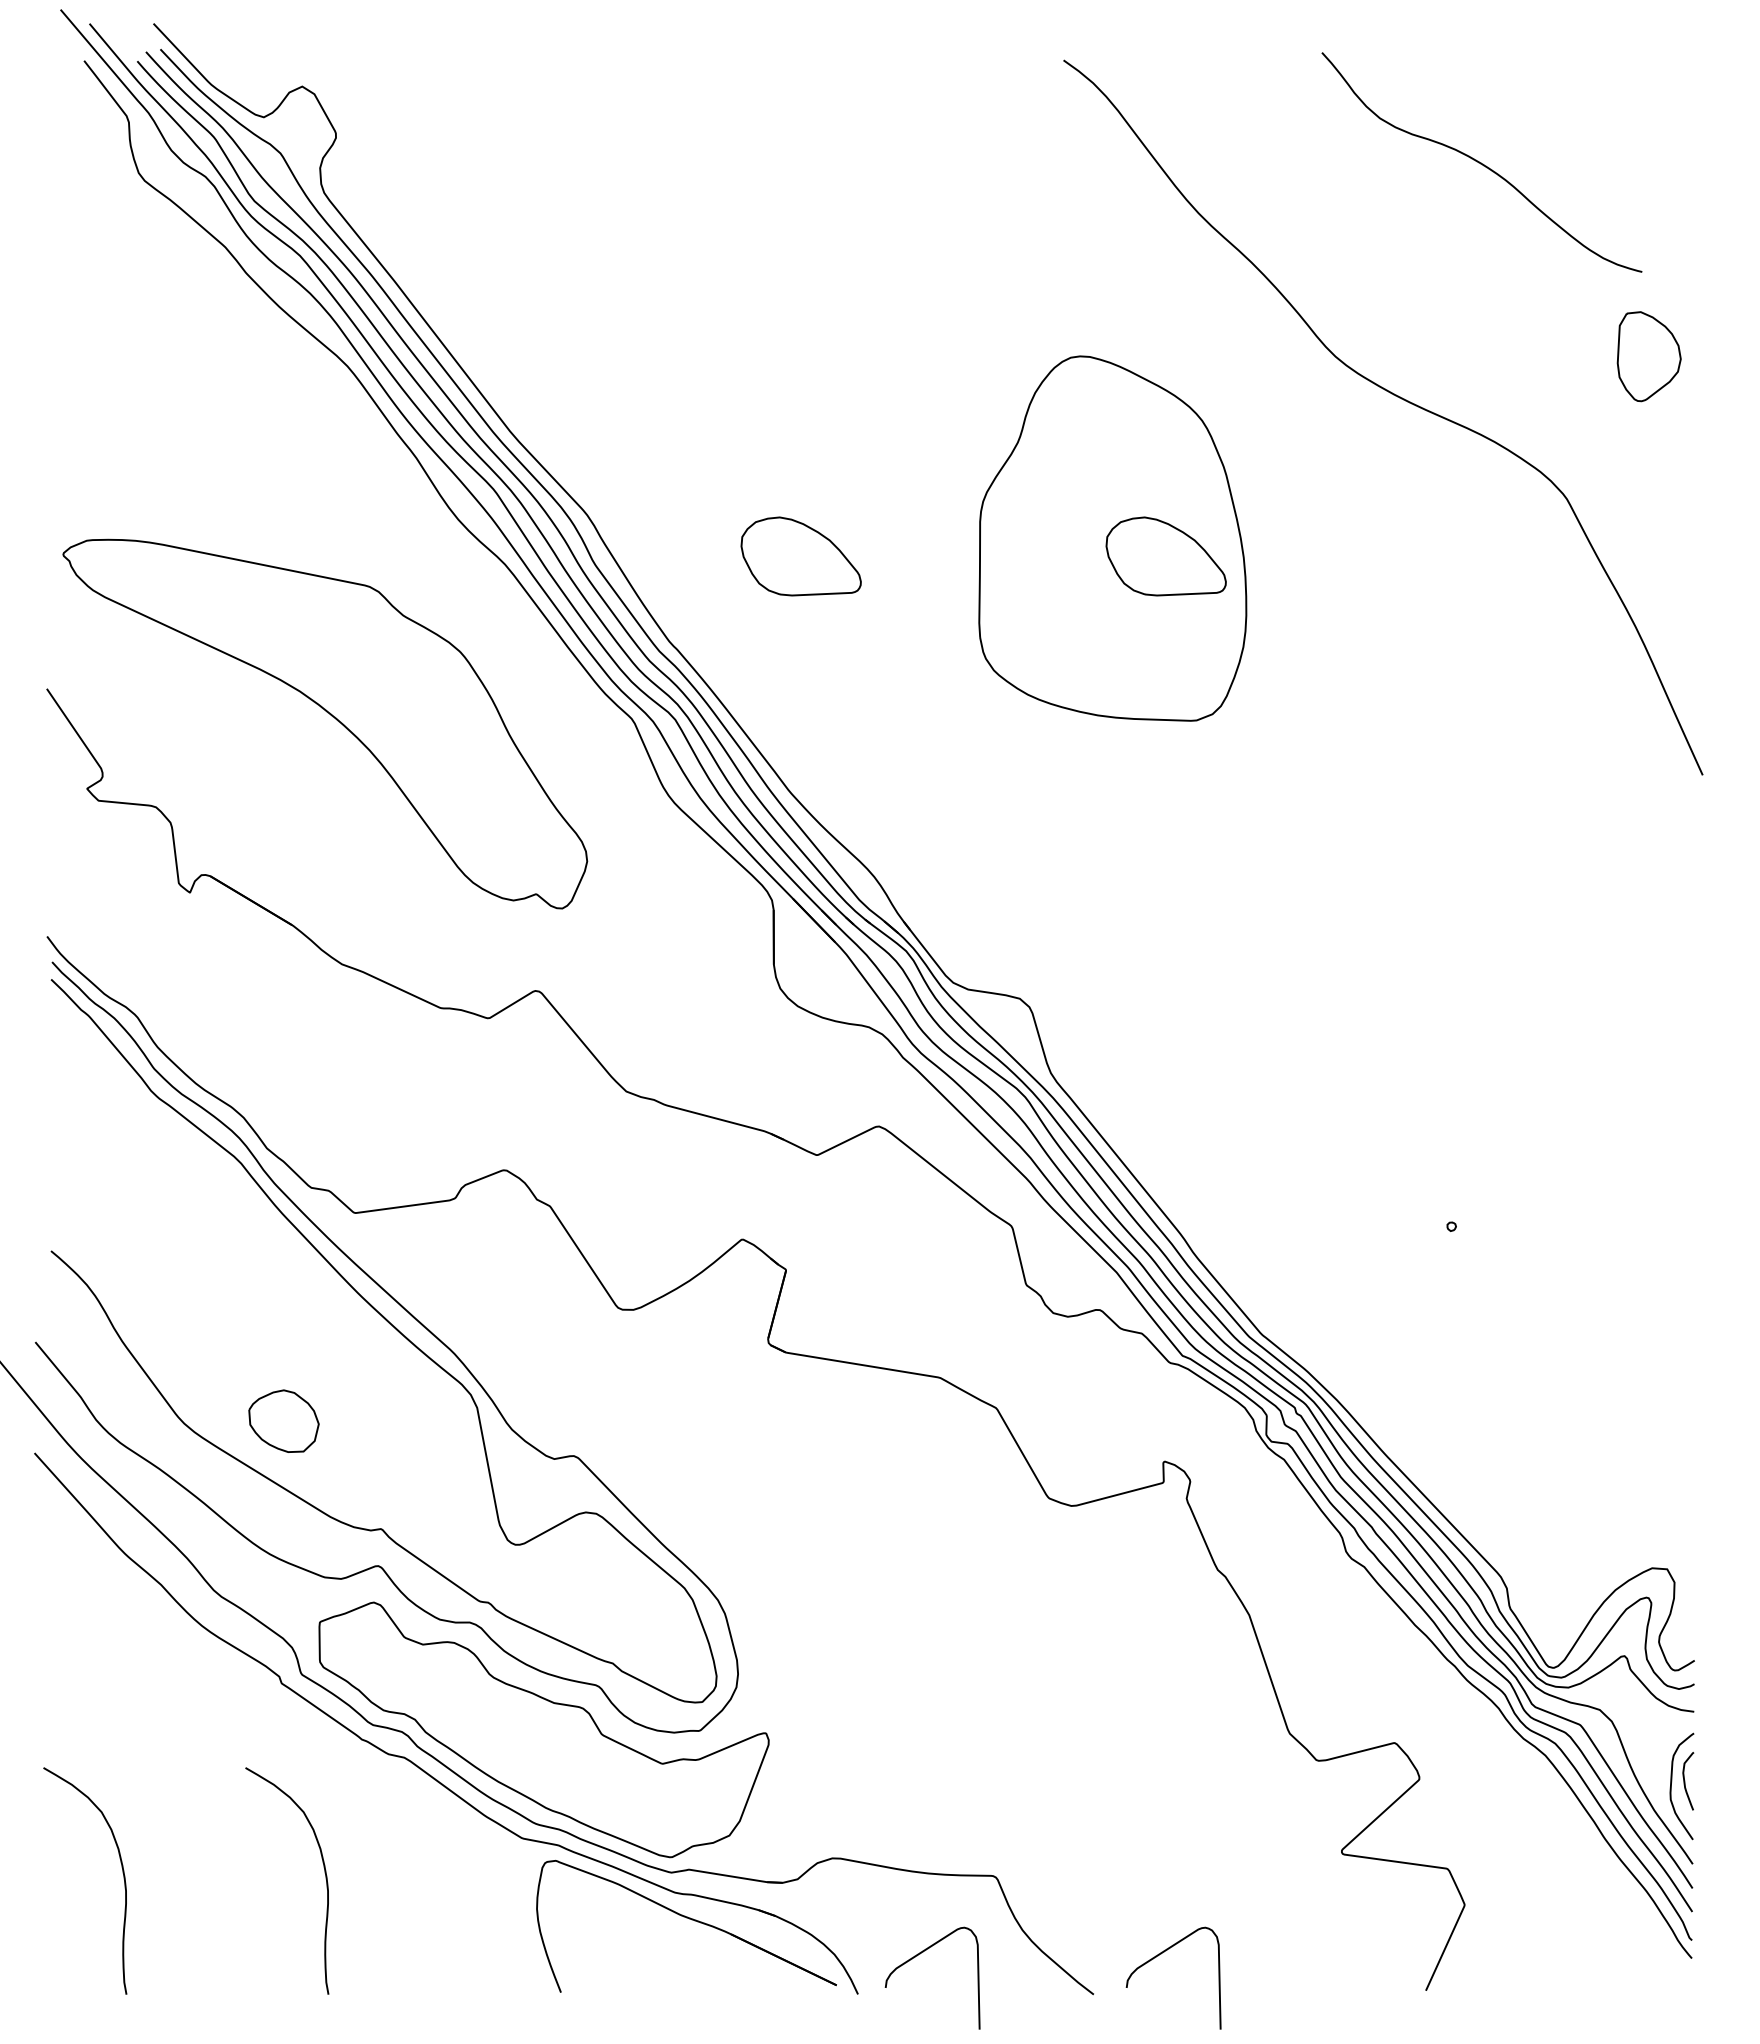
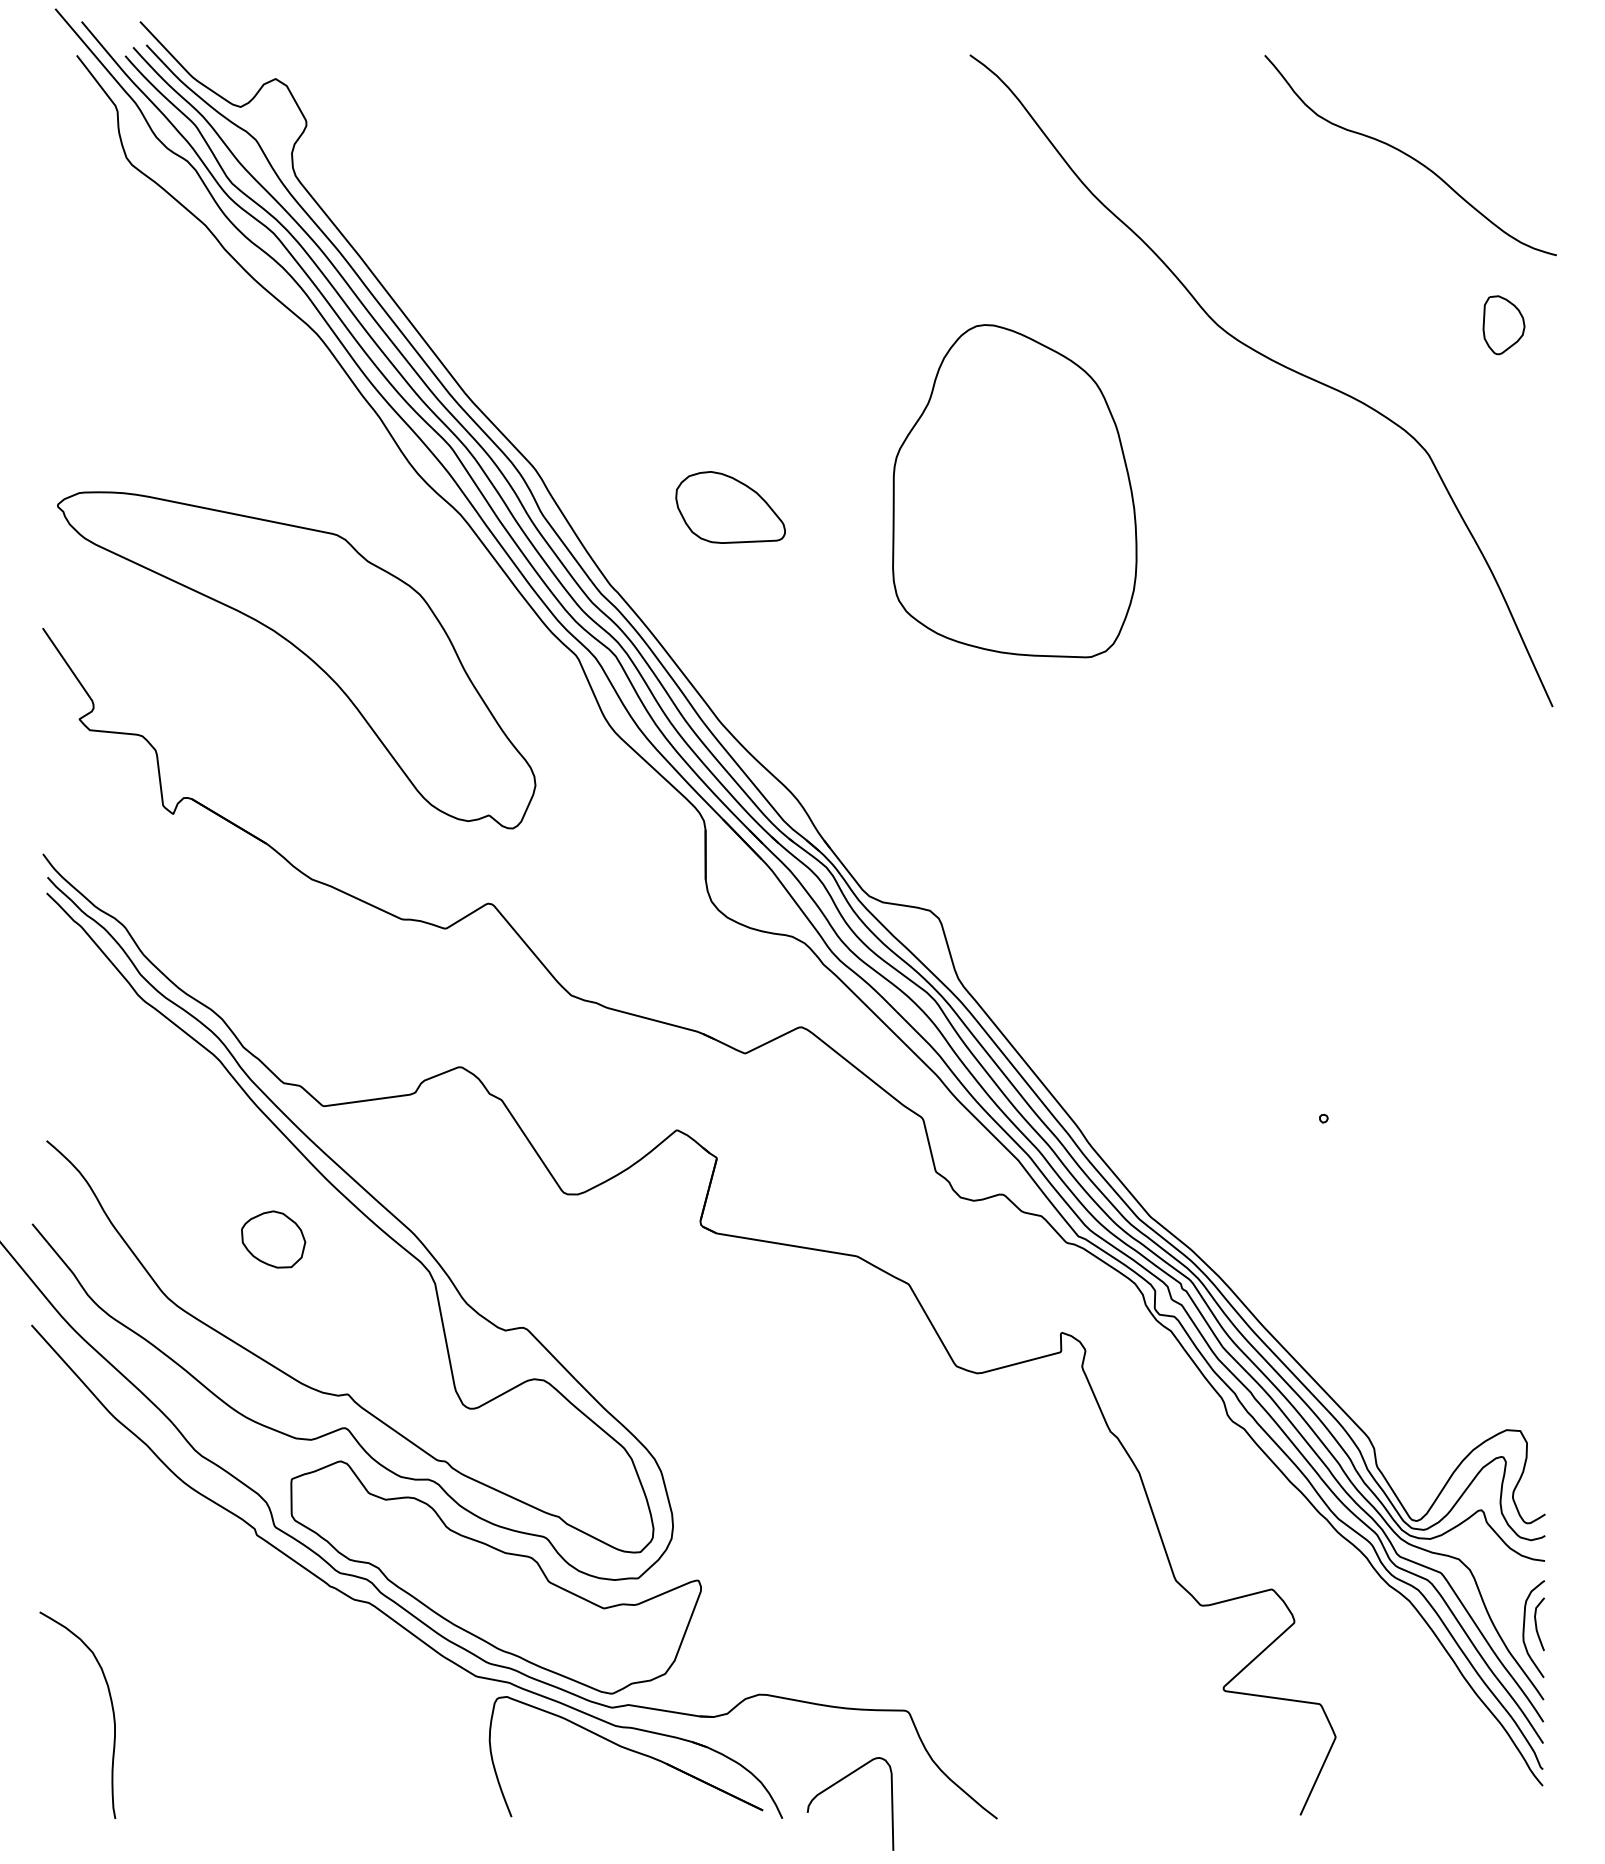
curve: (1481, 162) -> (1410, 155), moved
part: (1649, 356) -> (1504, 325), size x0.71
part: (1165, 556) -> (1062, 507), removed
part: (283, 1420) -> (273, 1238), moved
curve: (324, 1873) -> (295, 1708), removed
curve: (1158, 1956) -> (1056, 1784), removed

